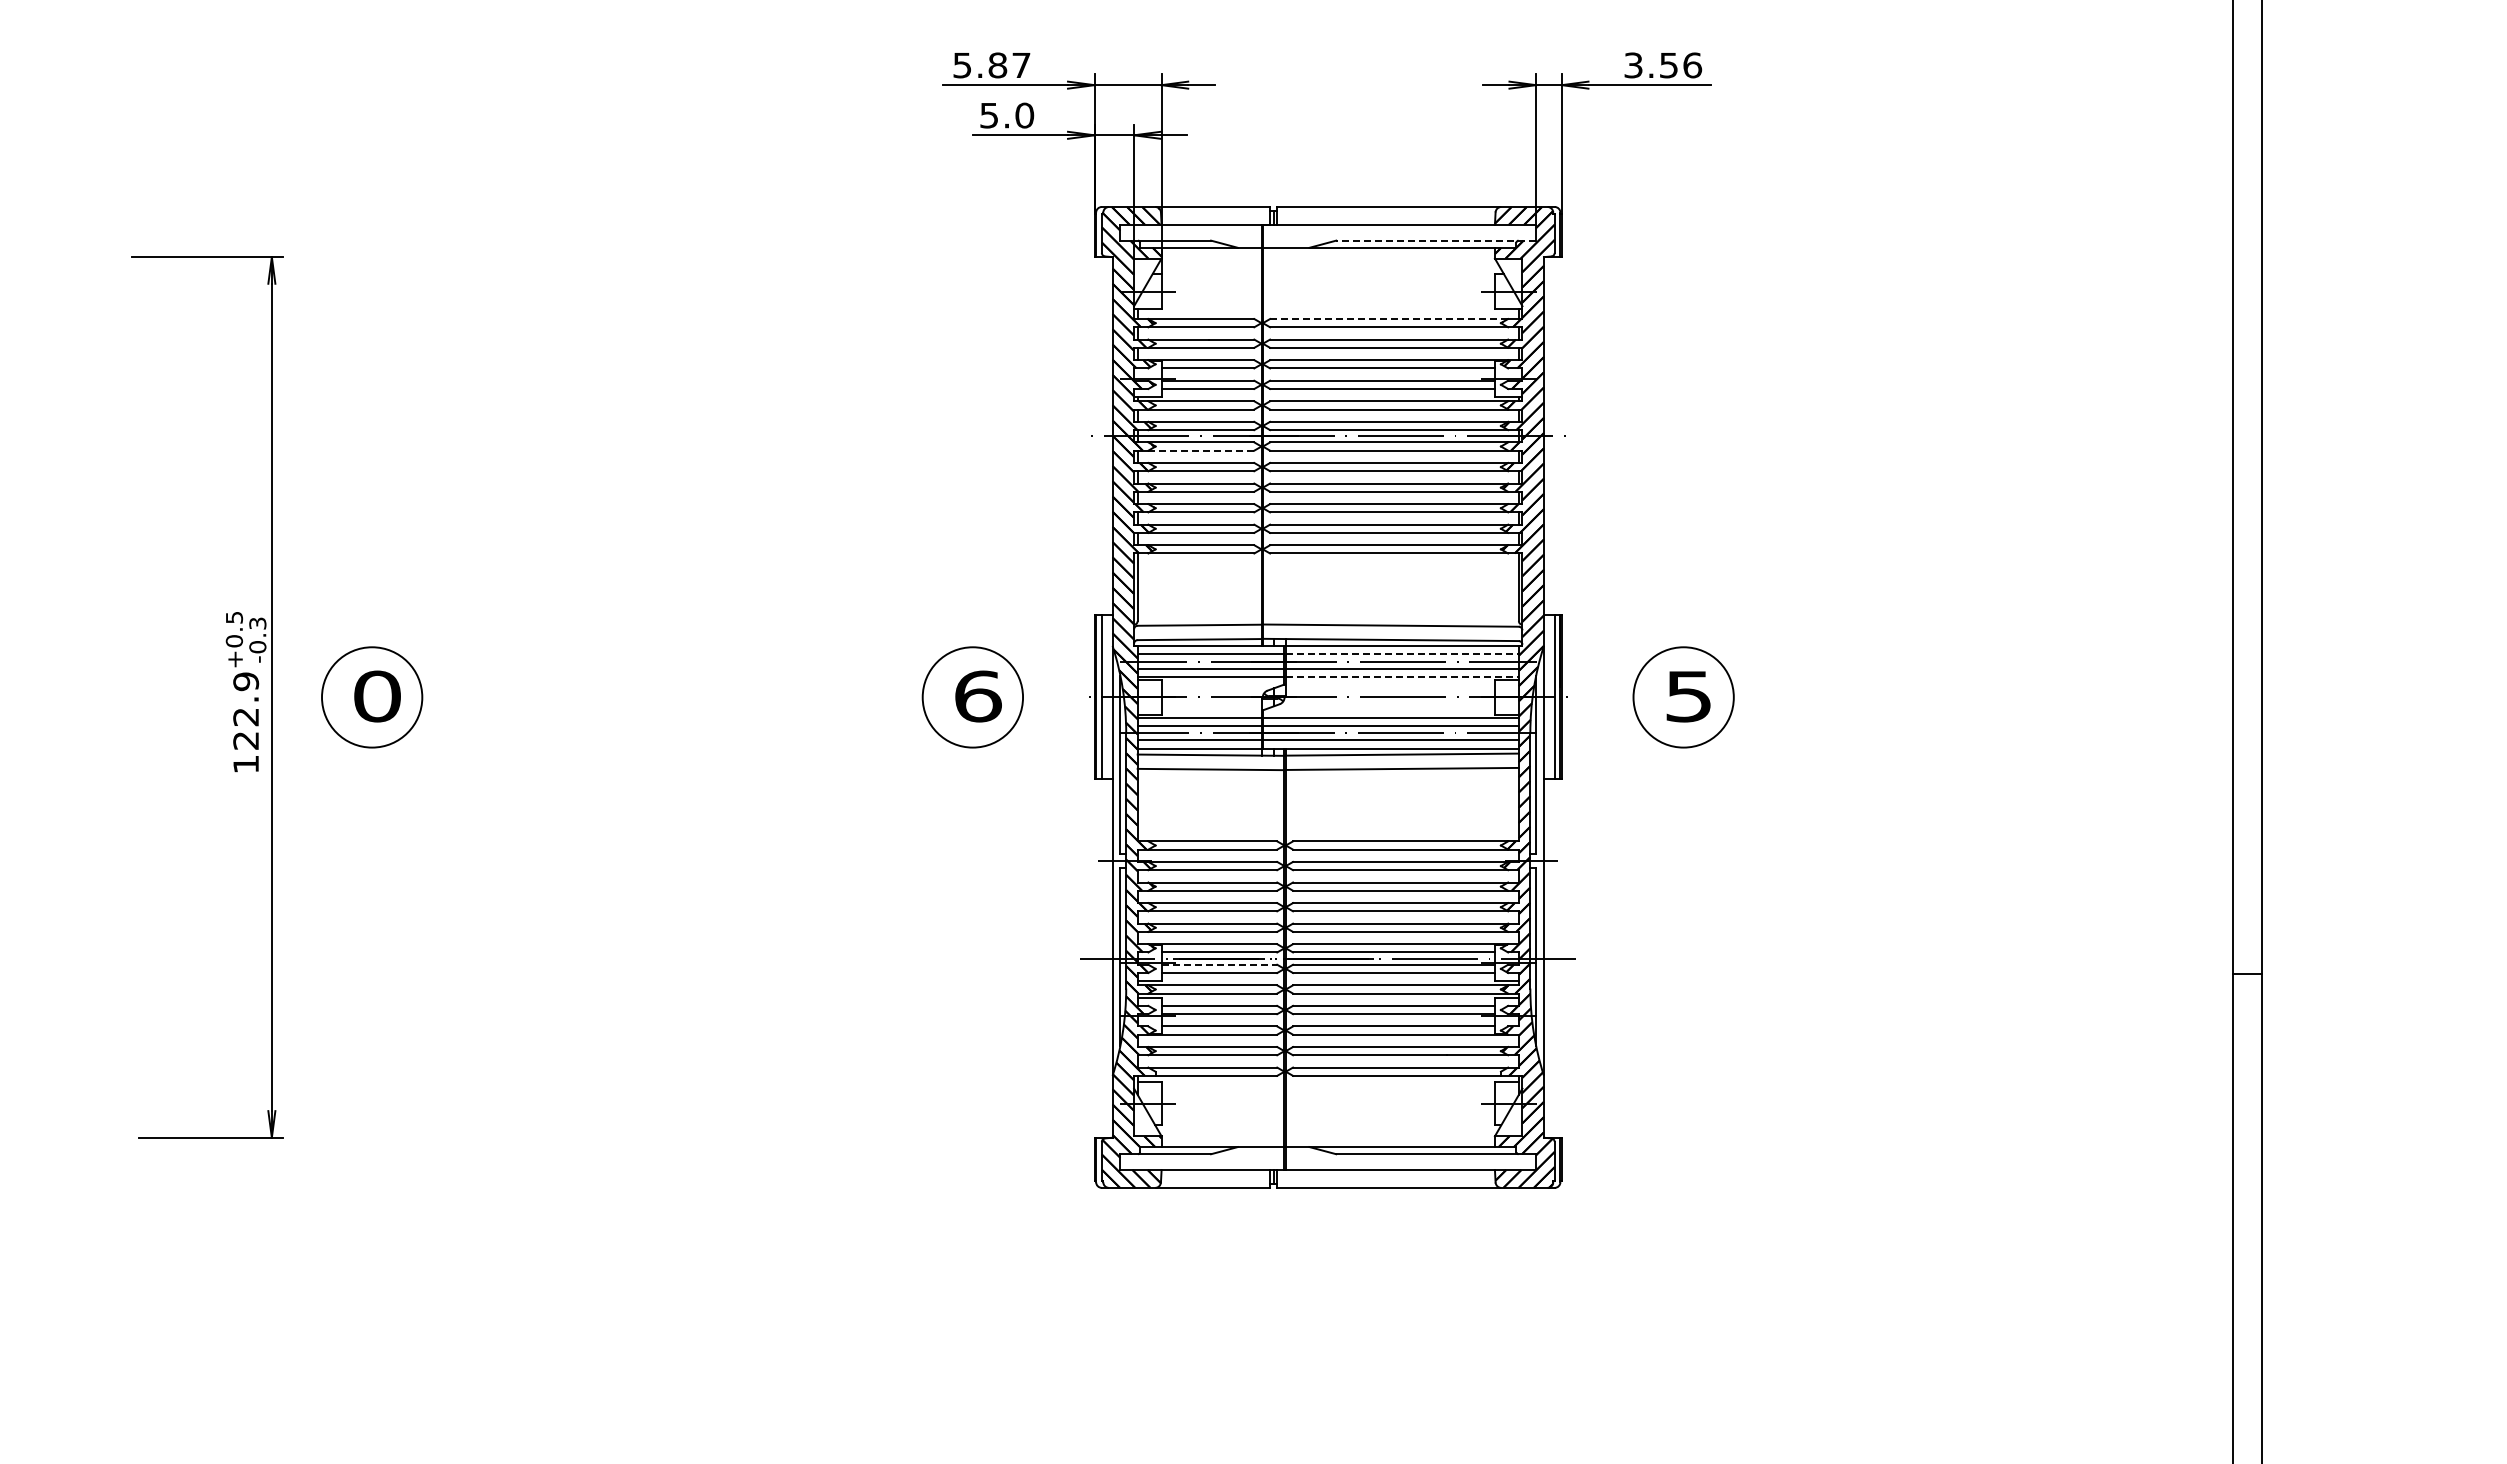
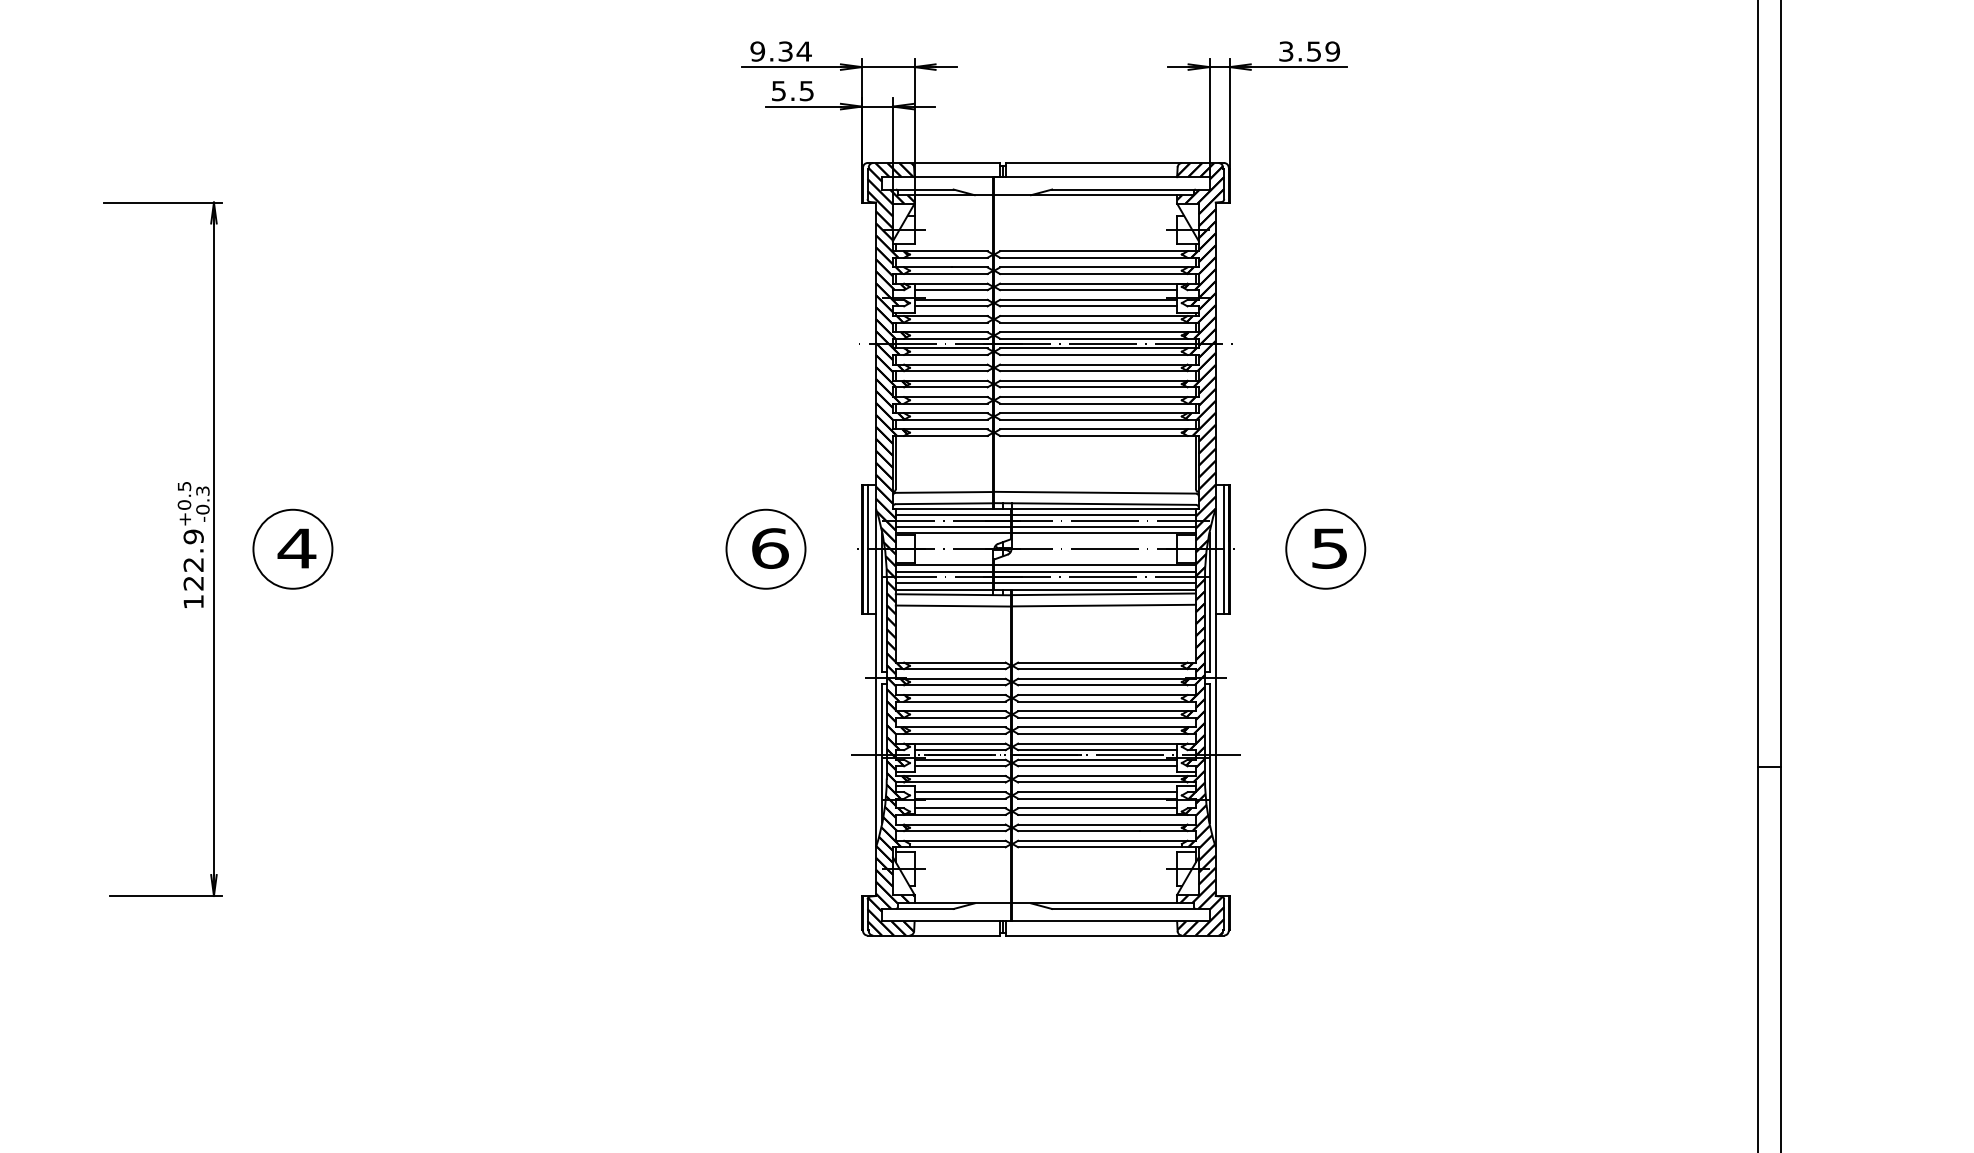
text: (992, 65) -> (781, 51), 5.87 -> 9.34
text: (1692, 65) -> (1332, 51), 3.56 -> 3.59
text: (1024, 115) -> (806, 91), 5.0 -> 5.5
line: (1436, 240) -> (1131, 189), dashed -> solid
line: (1388, 319) -> (1093, 251), dashed -> solid
line: (1201, 450) -> (946, 354), dashed -> solid
line: (1402, 654) -> (1104, 515), dashed -> solid
line: (1402, 677) -> (1104, 533), dashed -> solid
text: (376, 696) -> (296, 548), 0 -> 4
line: (1219, 964) -> (960, 759), dashed -> solid

